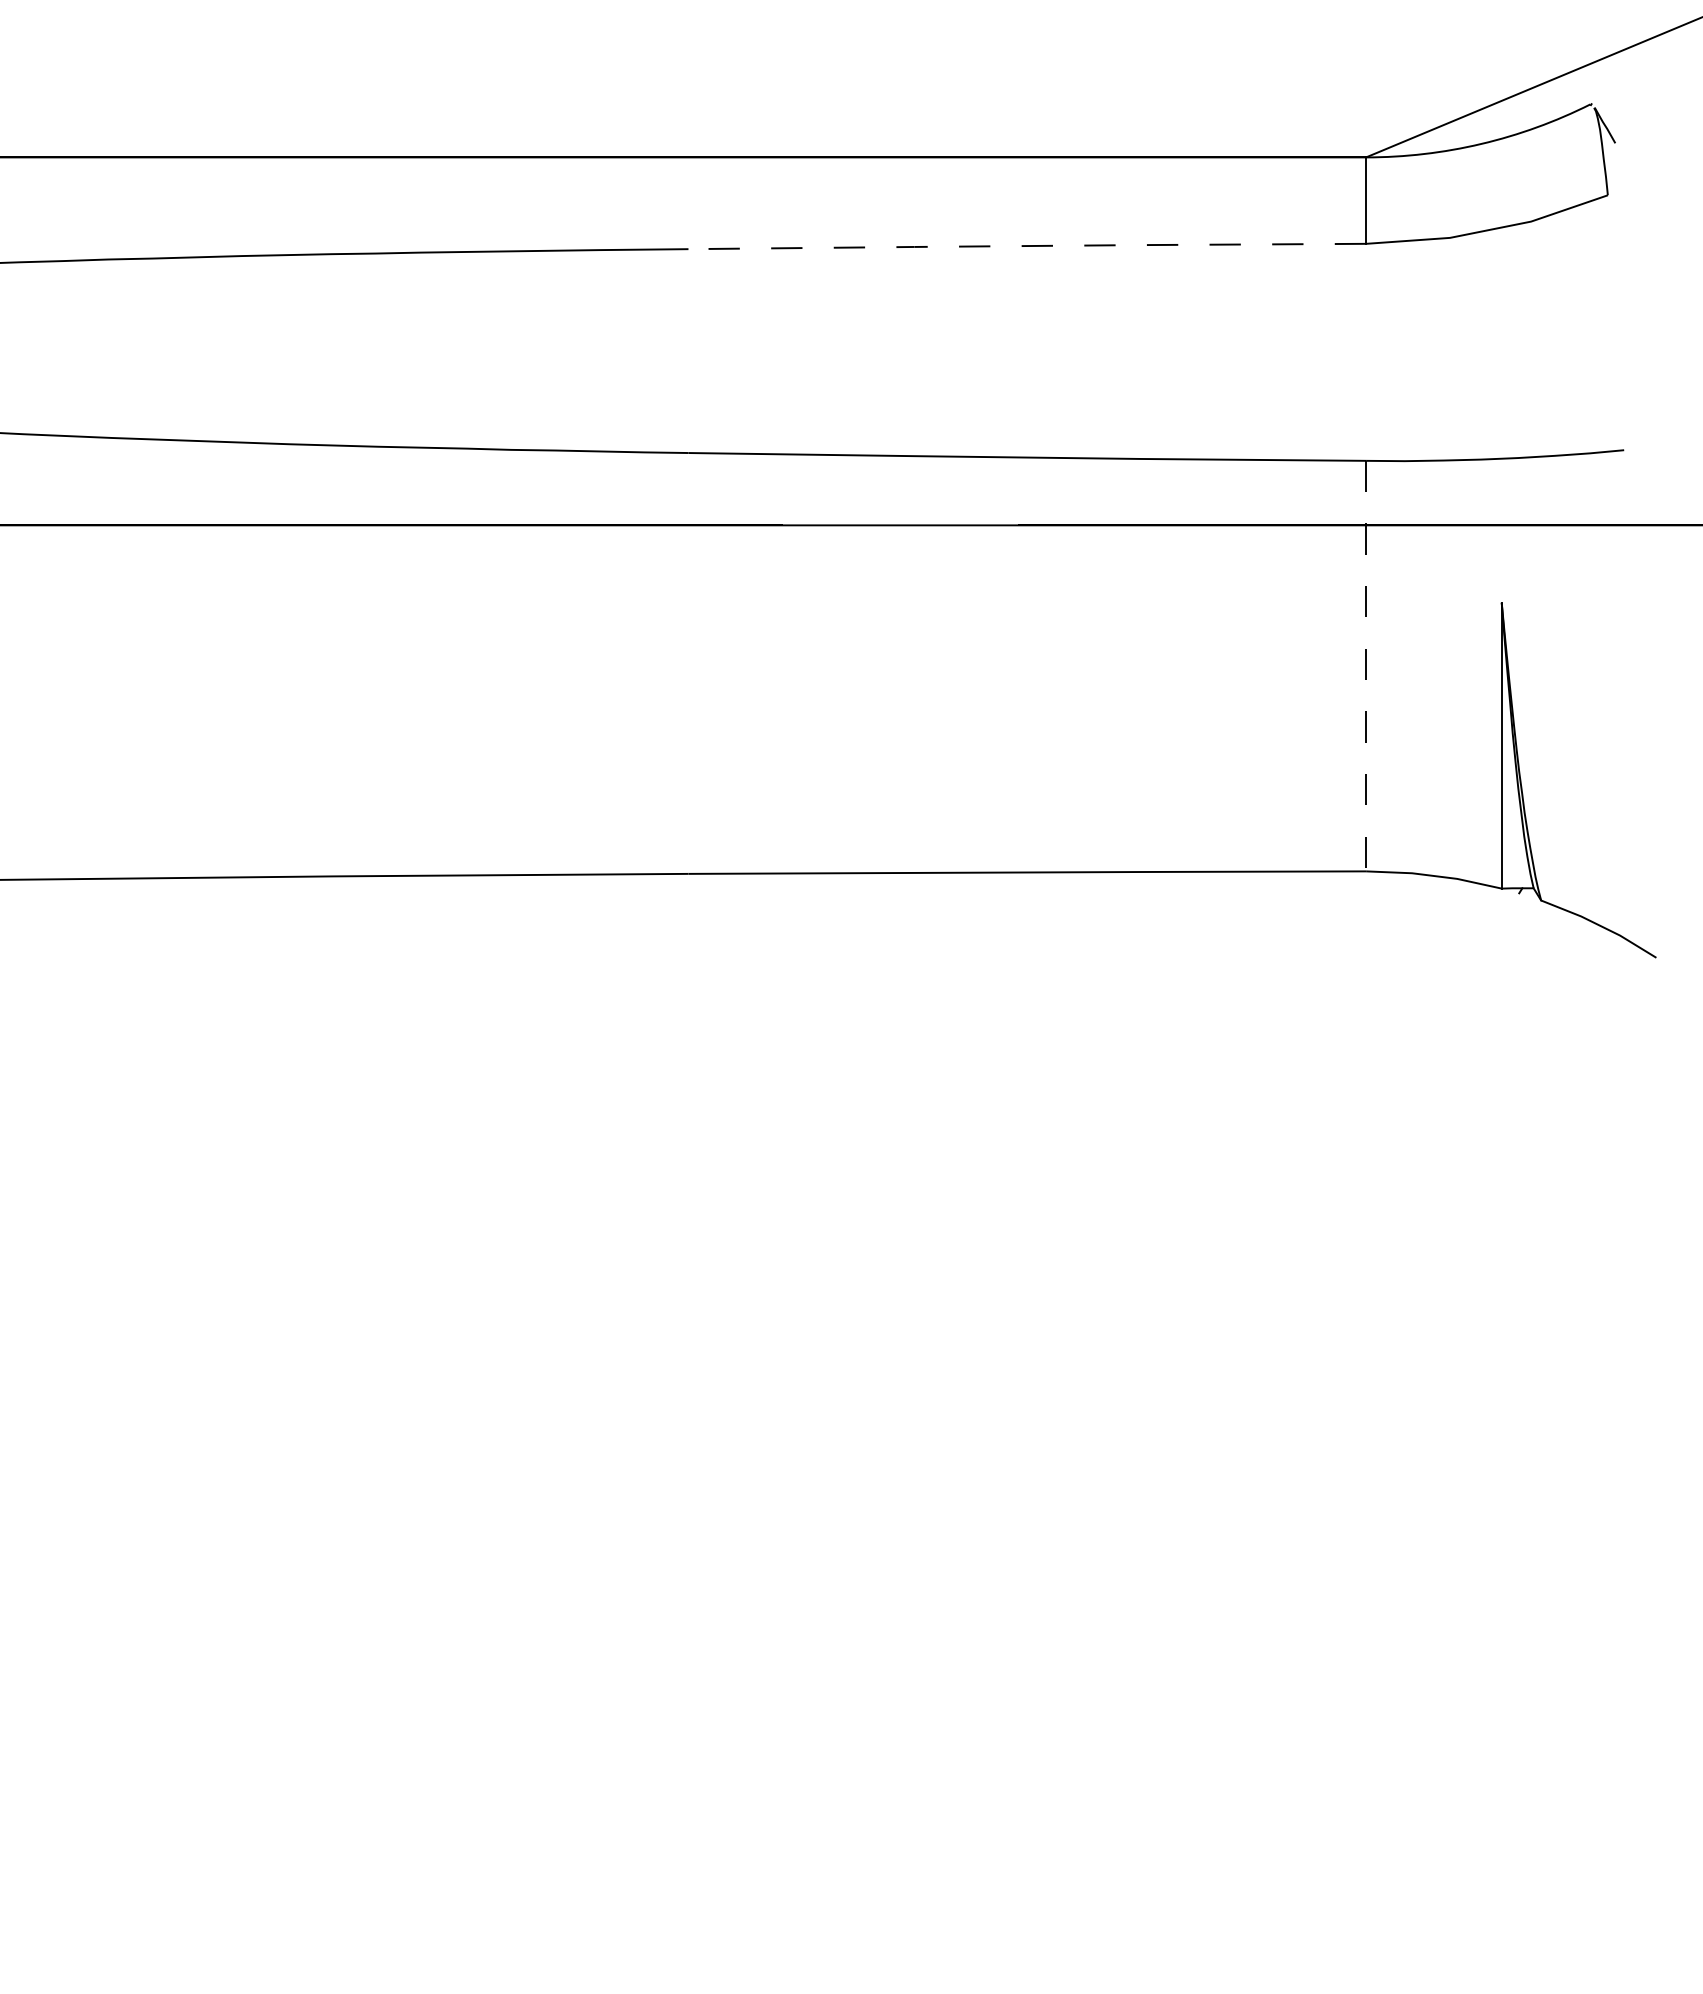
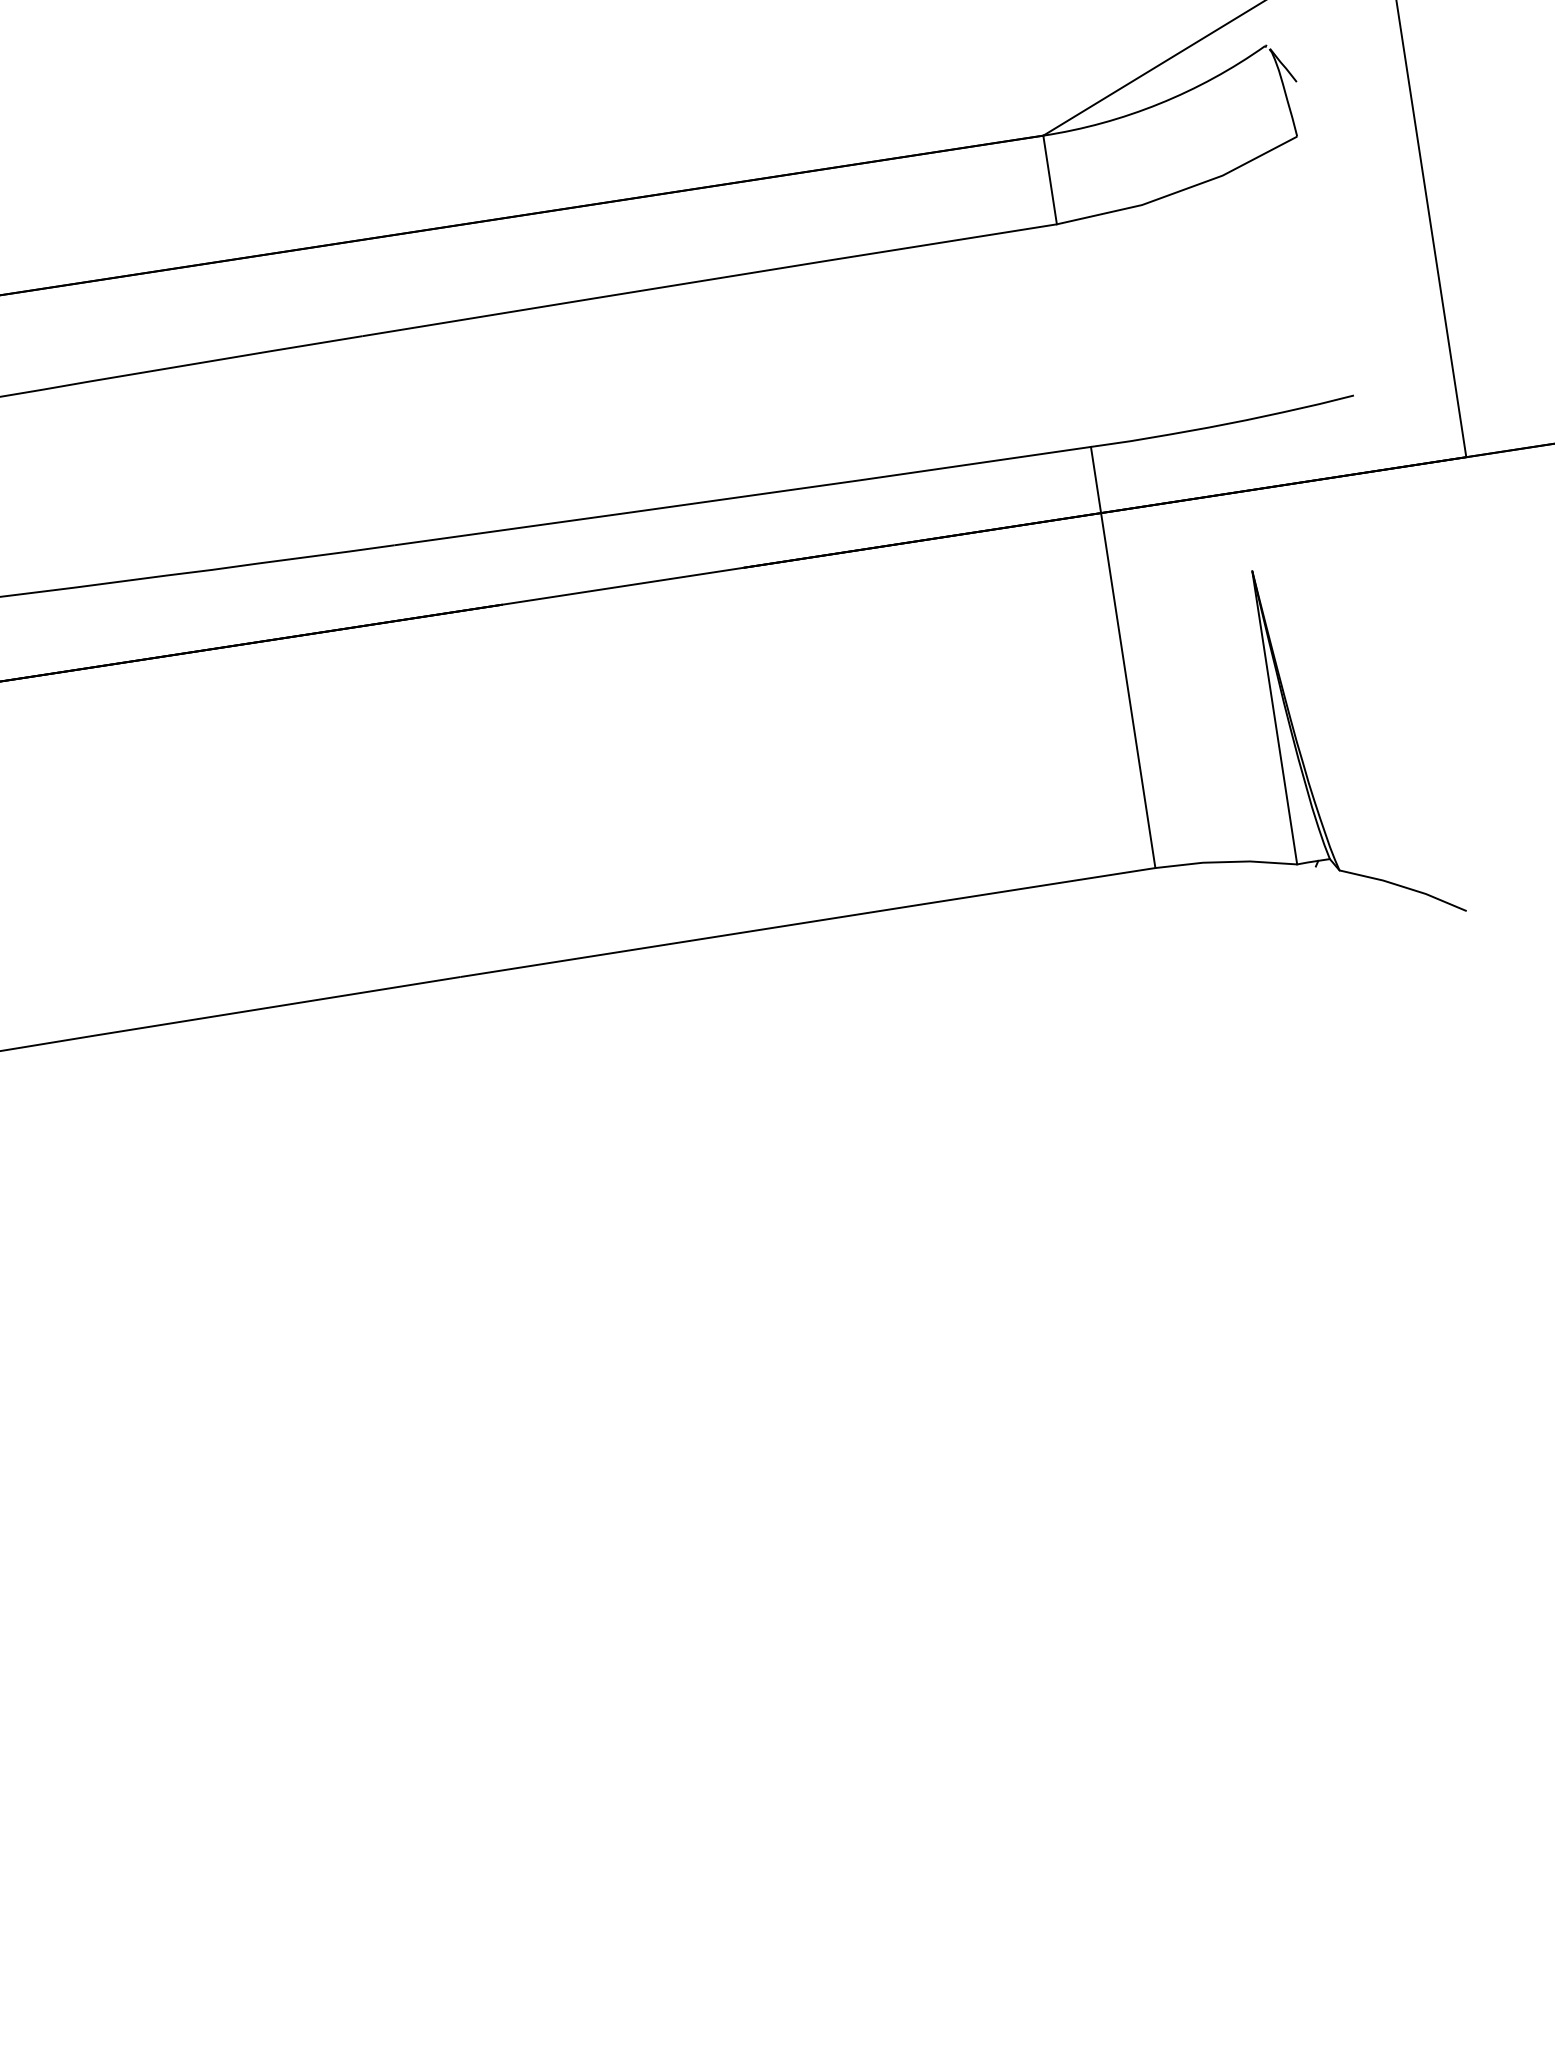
line: (1026, 246) -> (708, 280), dashed -> solid
line: (1366, 666) -> (1123, 657), dashed -> solid

